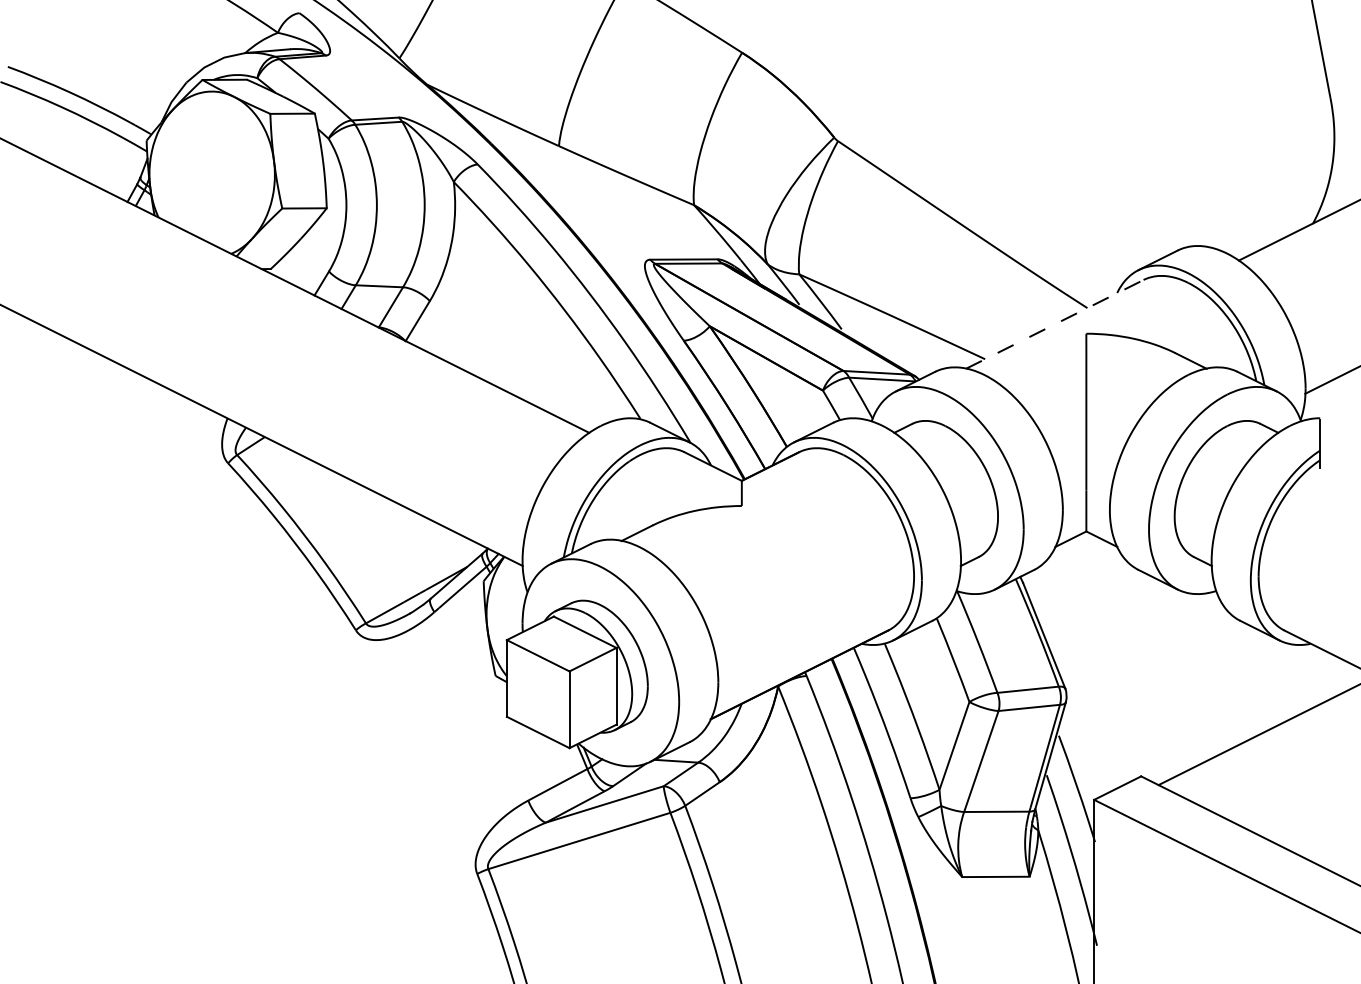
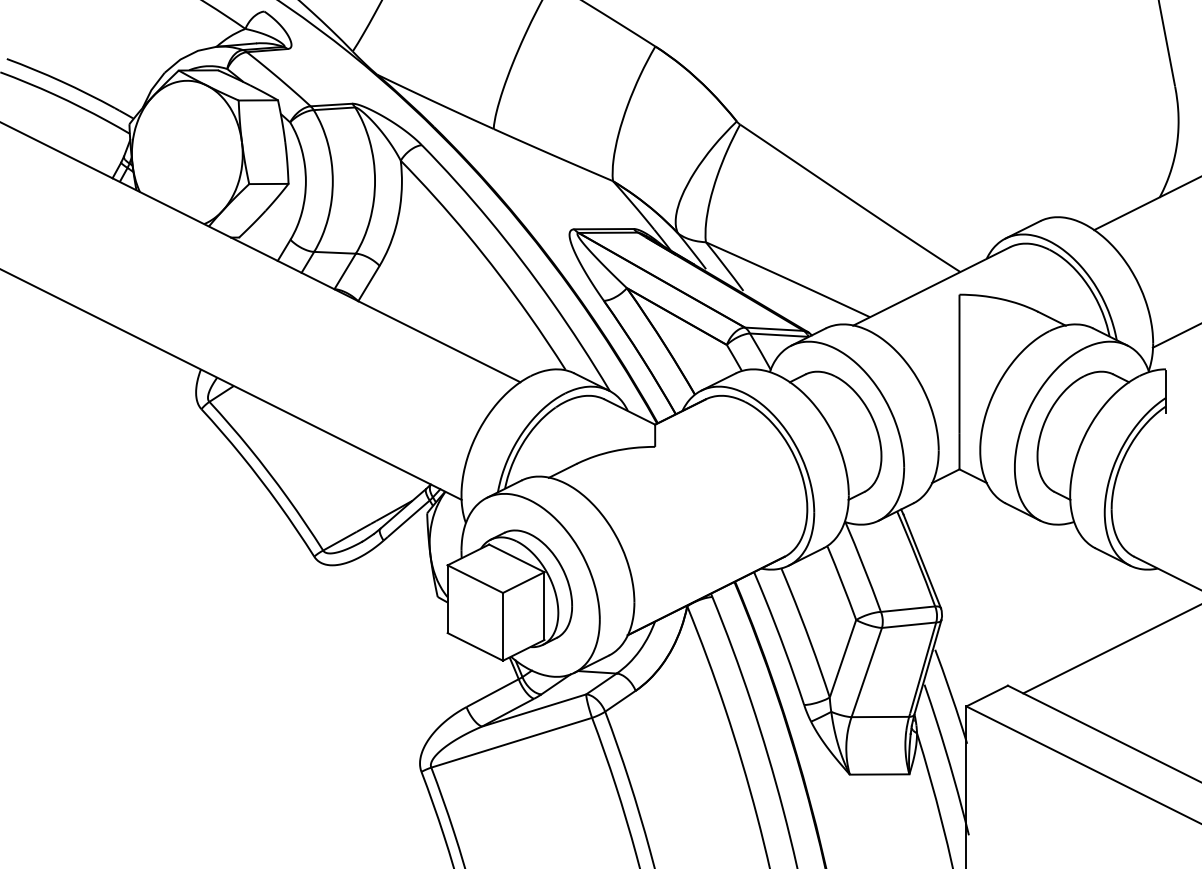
line: (1055, 324) -> (932, 286), dashed -> solid

